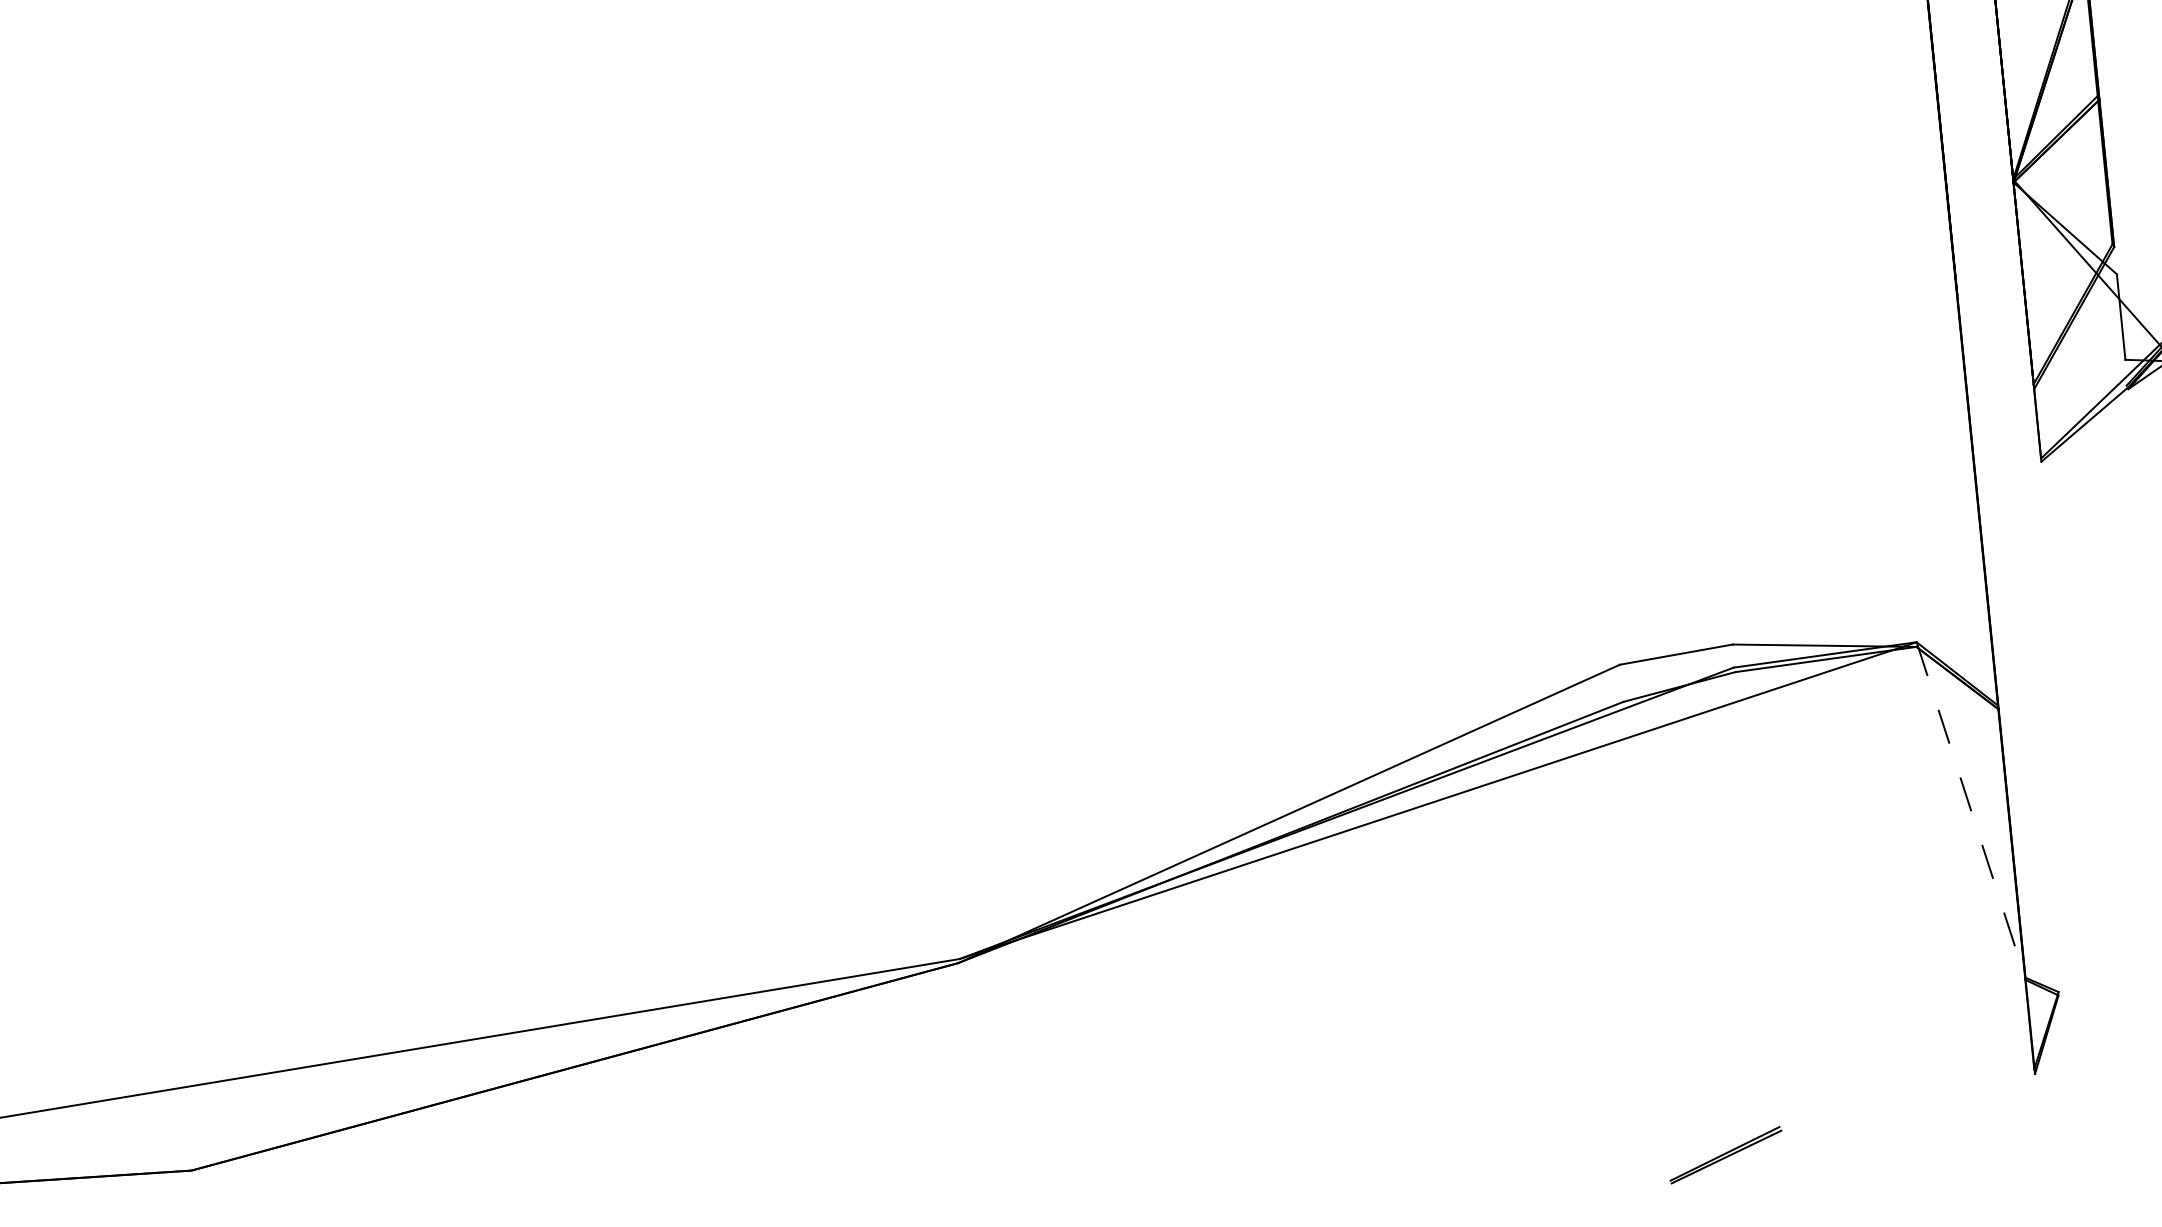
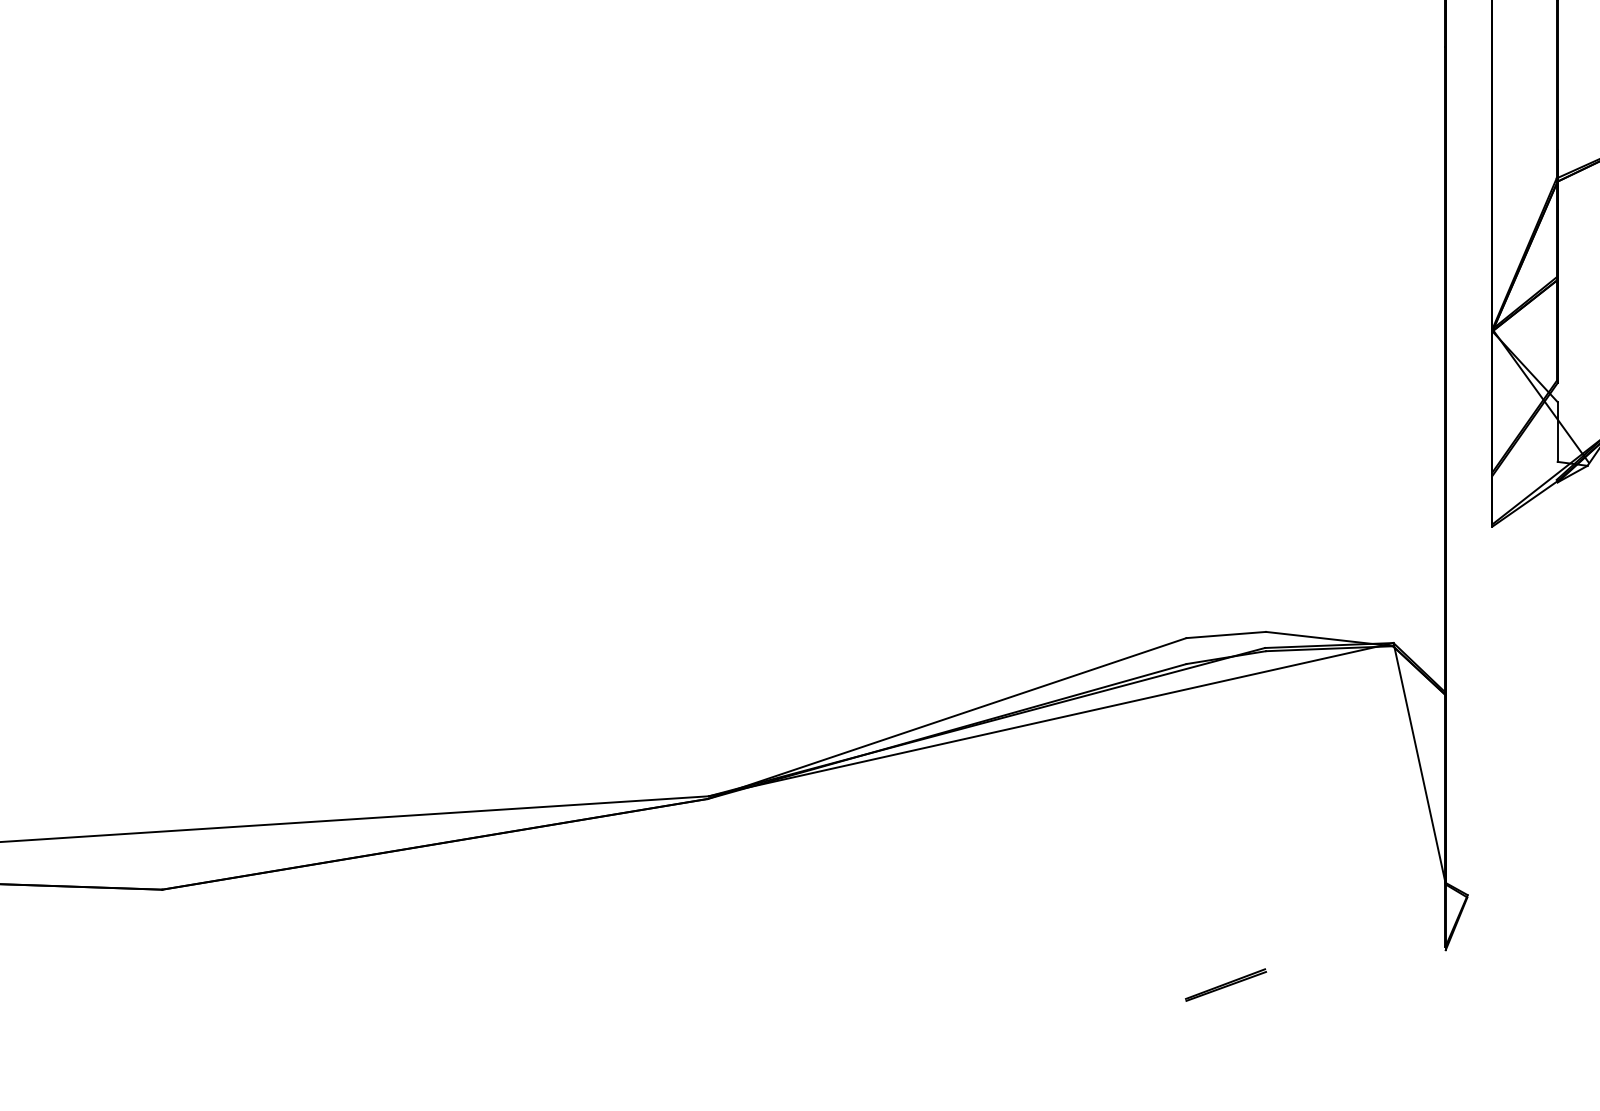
line: (1970, 809) -> (1419, 762), dashed -> solid

